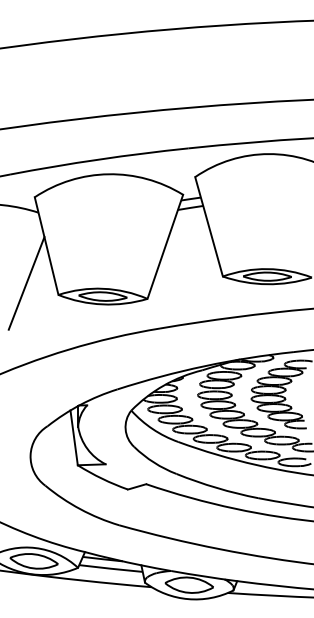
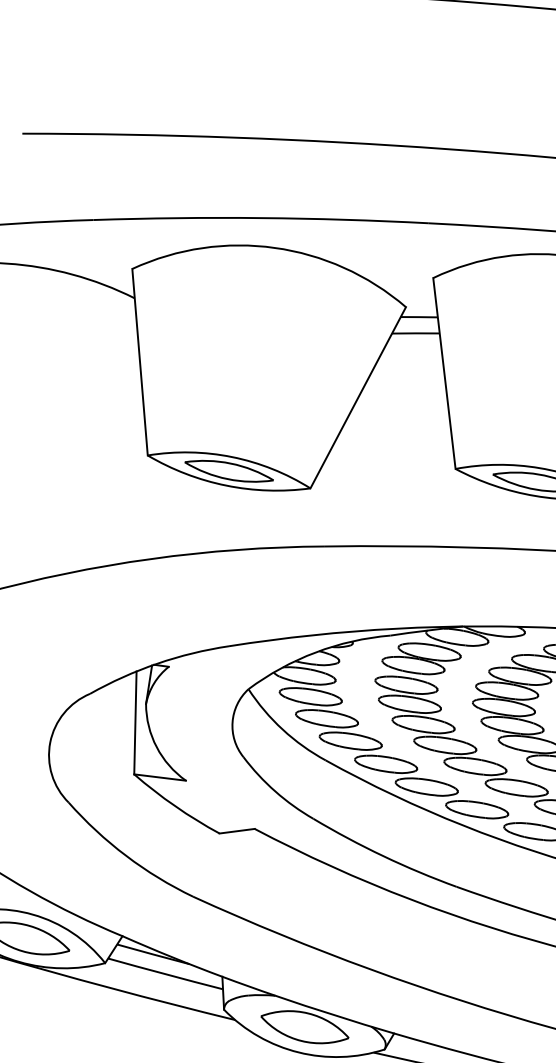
line: (26, 283) -> (92, 425), removed

